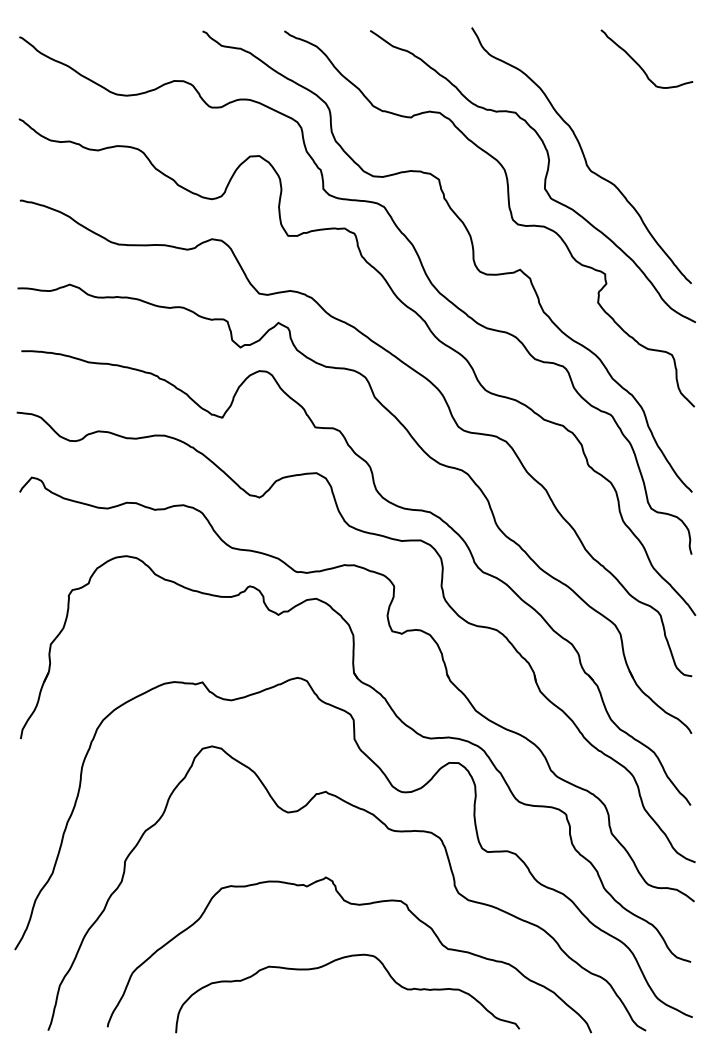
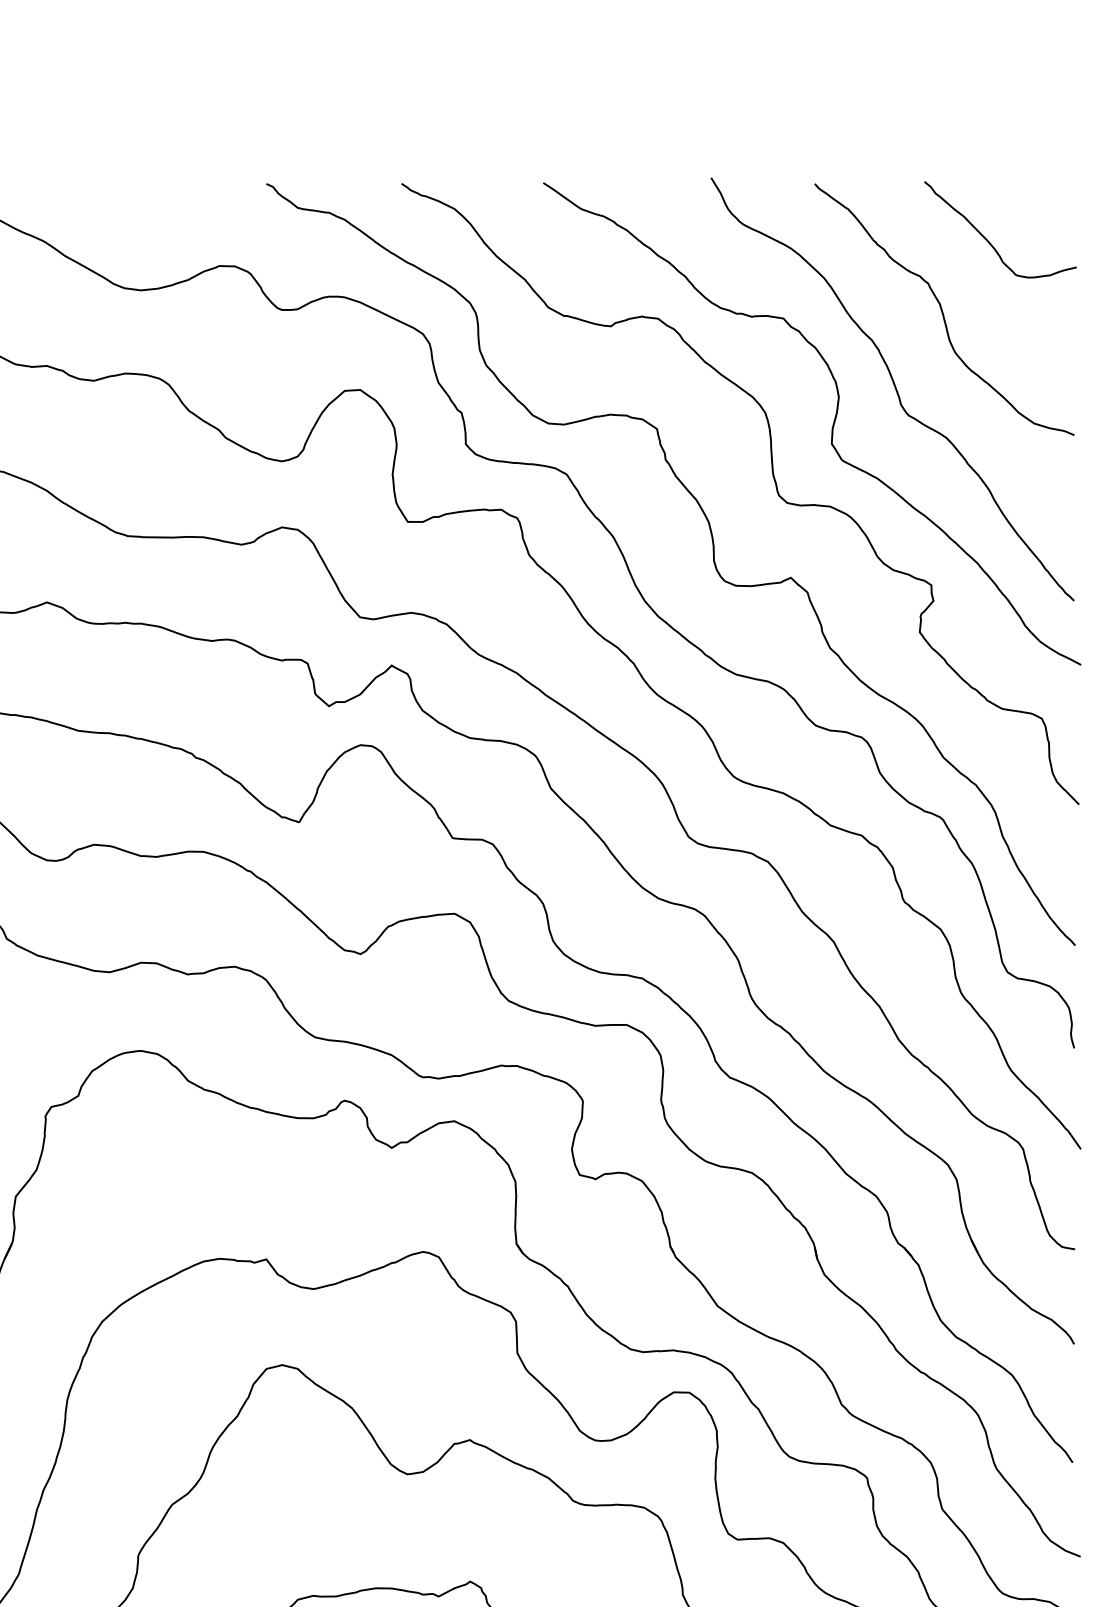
curve: (612, 107) -> (943, 309), added

